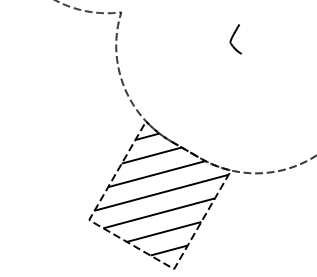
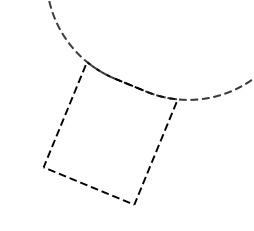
hatch: (161, 201) -> (112, 139), removed

